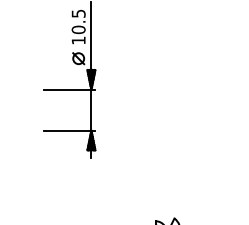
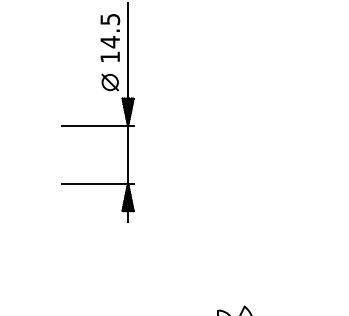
text: (78, 29) -> (109, 41), 10.5 -> 14.5

